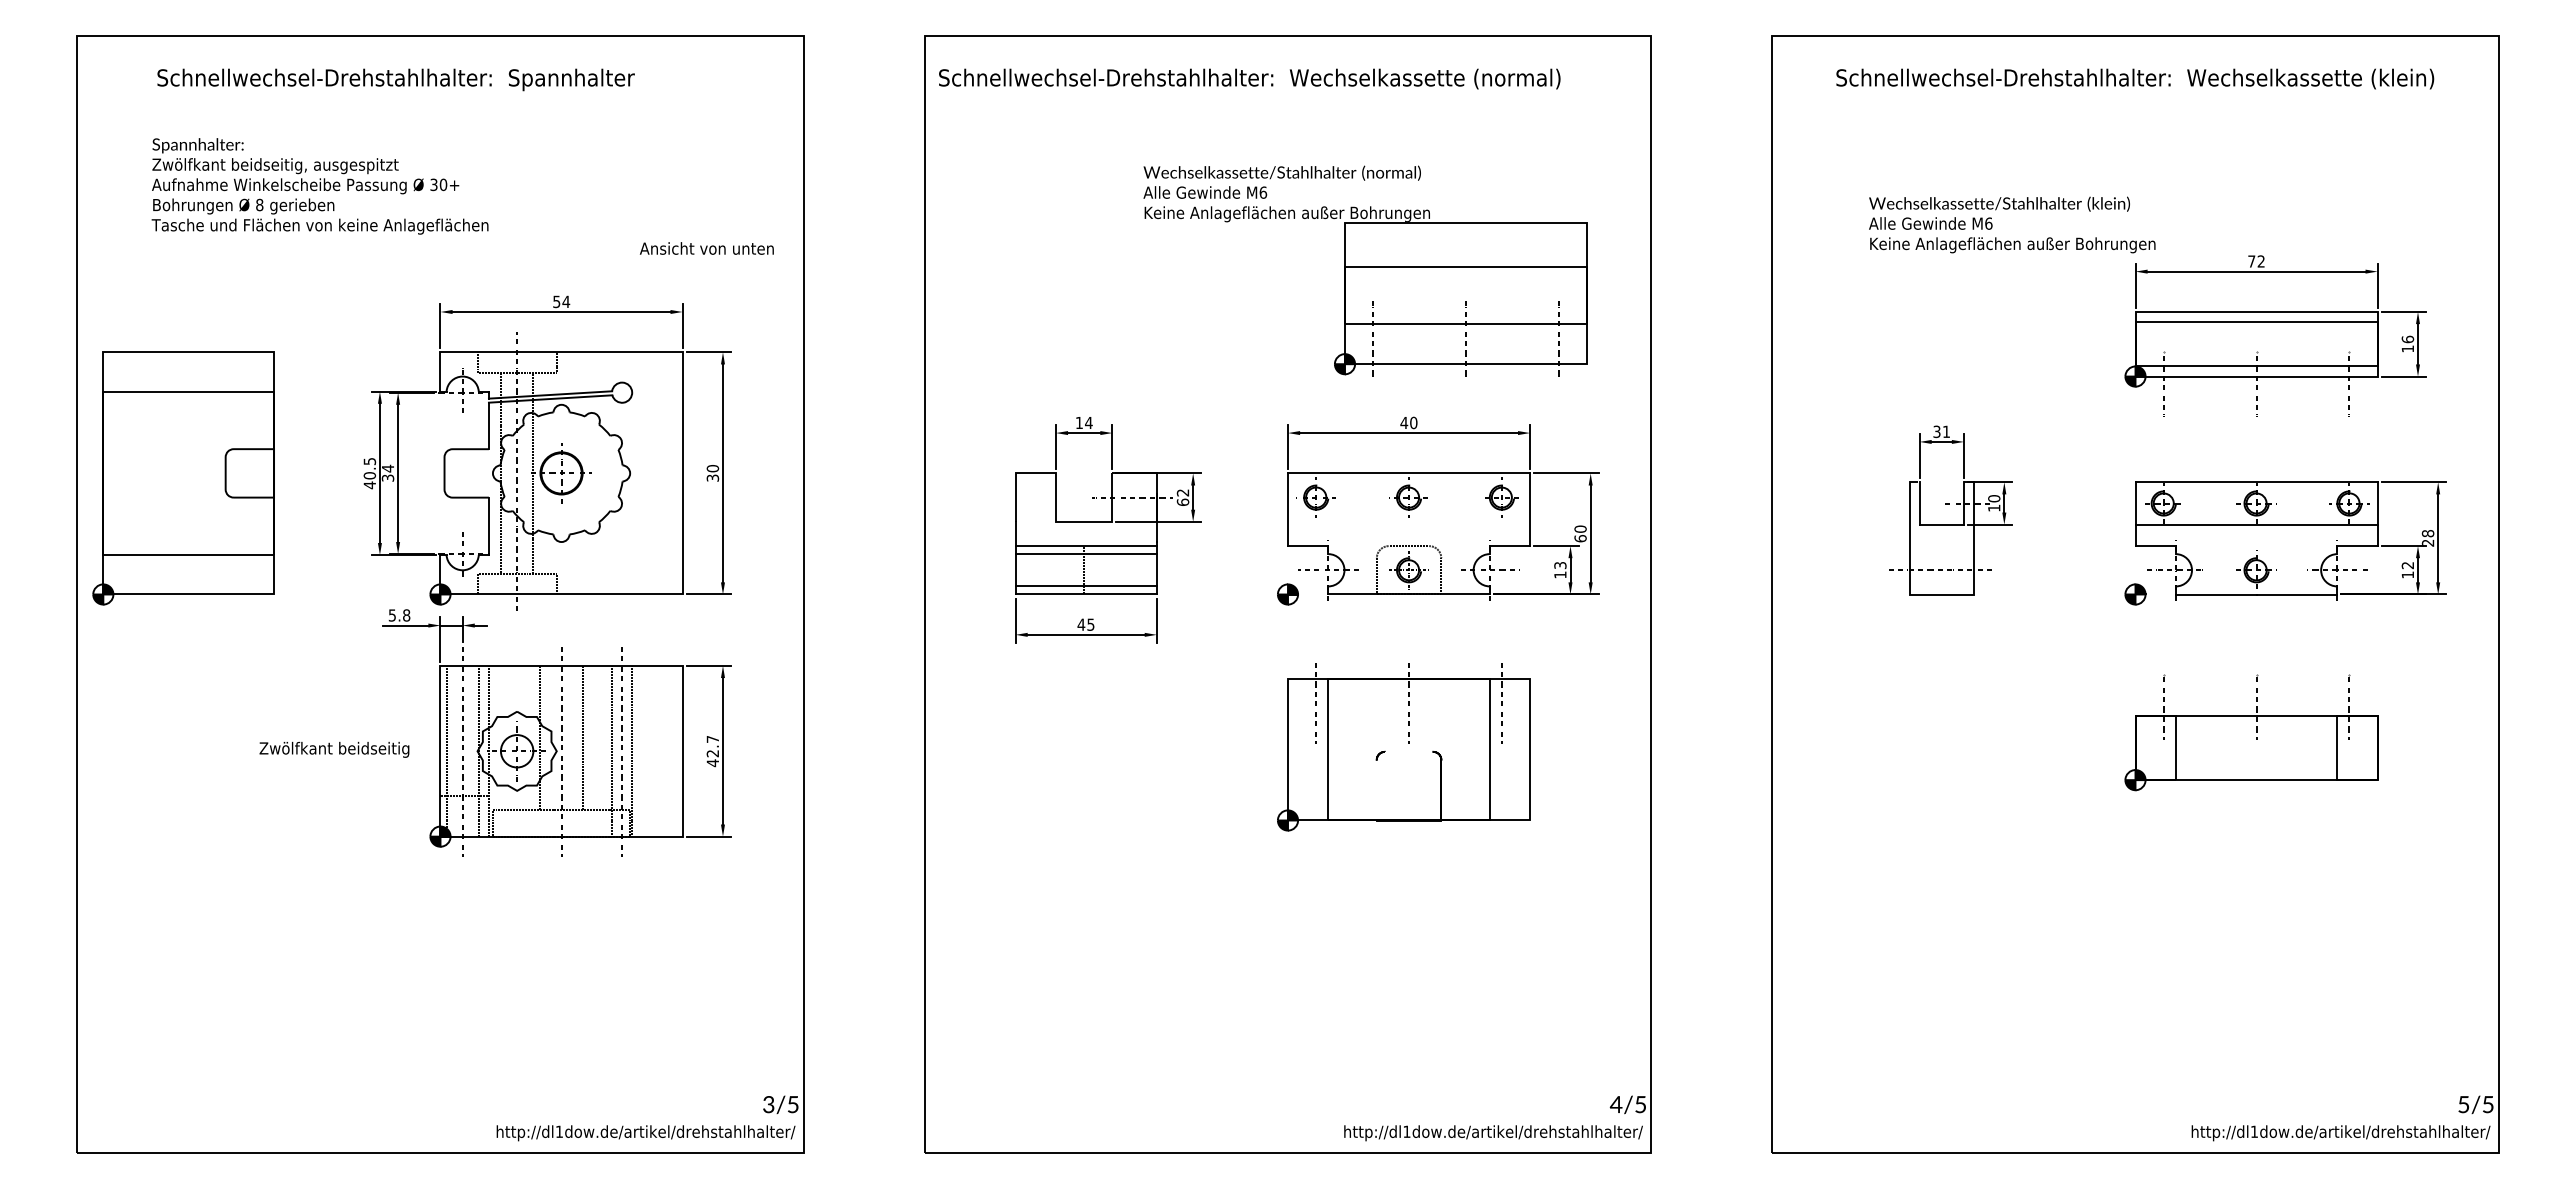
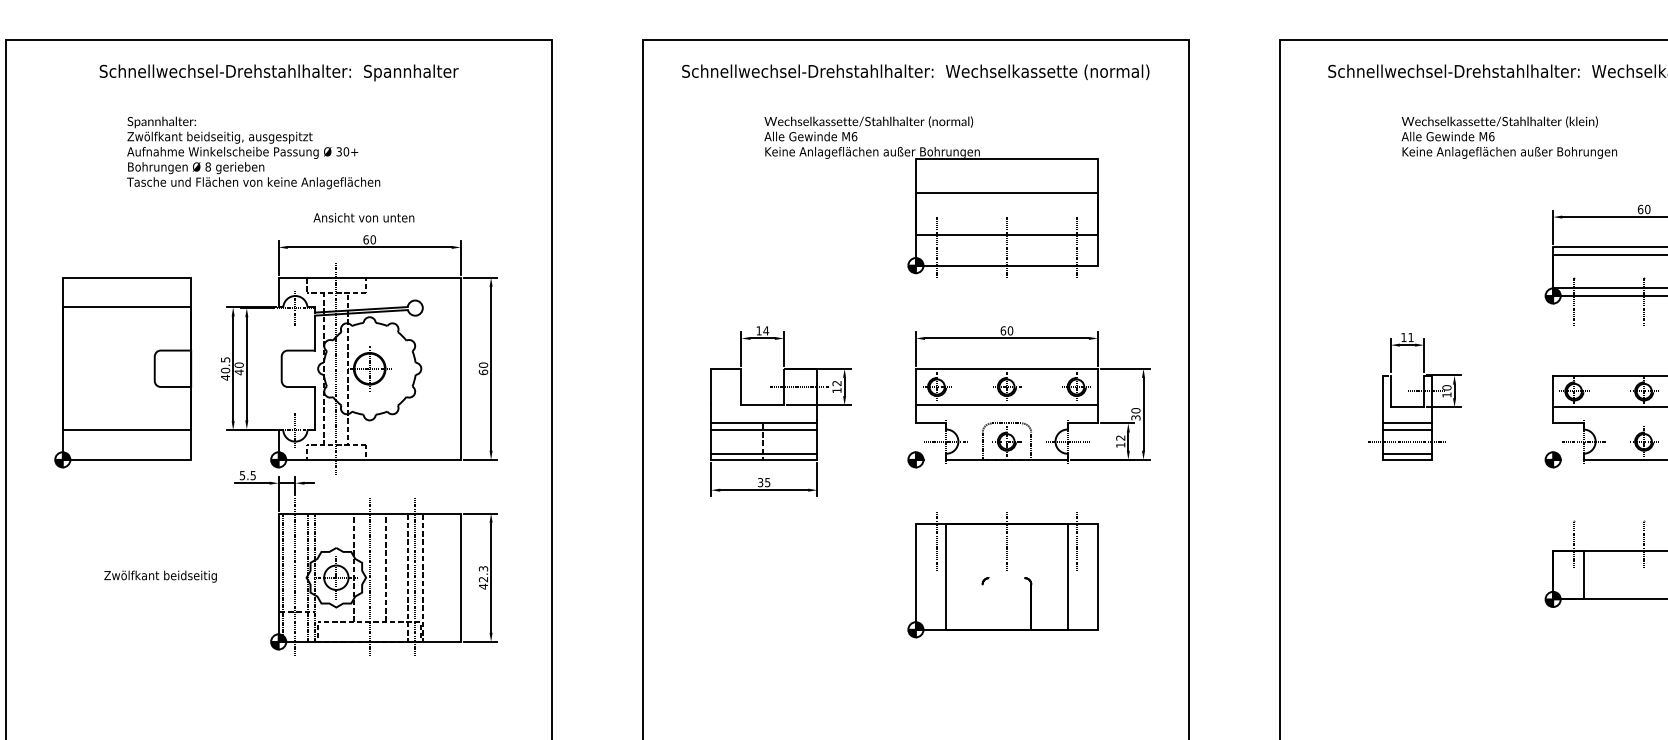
text: (1249, 78) -> (915, 71), moved
text: (395, 79) -> (278, 72), moved
text: (319, 186) -> (253, 153), moved
text: (2012, 224) -> (1509, 137), moved
text: (706, 248) -> (363, 217), moved
text: (2256, 261) -> (1644, 209), 72 -> 60
part: (1365, 270) -> (931, 195), moved
text: (561, 301) -> (369, 239), 54 -> 60
text: (1404, 422) -> (1003, 330), 40 -> 60
text: (1936, 431) -> (1403, 337), 31 -> 11
text: (387, 473) -> (238, 368), 34 -> 40
text: (712, 477) -> (483, 371), 30 -> 60
part: (183, 478) -> (123, 372), moved
text: (1182, 501) -> (836, 389), 62 -> 12
line: (1409, 521) -> (1007, 404), added
text: (1580, 538) -> (1135, 417), 60 -> 30
line: (1941, 546) -> (1407, 423), added
line: (1941, 554) -> (1407, 429), added
text: (1560, 565) -> (1120, 438), 13 -> 12
line: (1941, 586) -> (1407, 453), added
text: (406, 615) -> (253, 475), 5.8 -> 5.5
text: (1081, 624) -> (760, 482), 45 -> 35
text: (712, 738) -> (483, 568), 42.7 -> 42.3
text: (334, 749) -> (160, 576), moved

